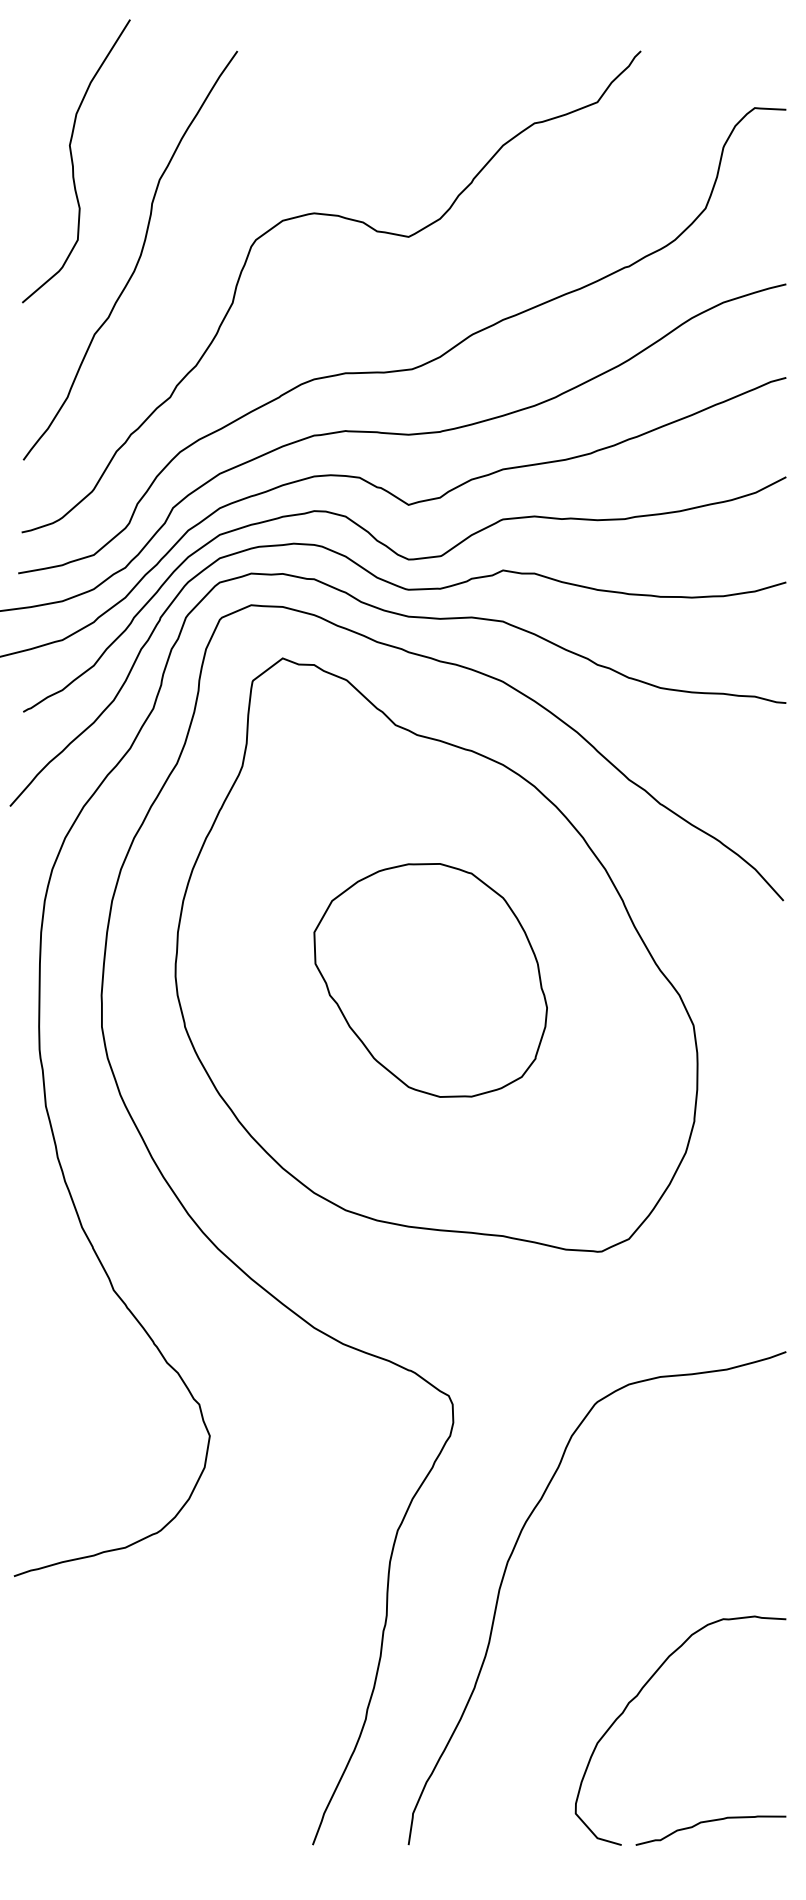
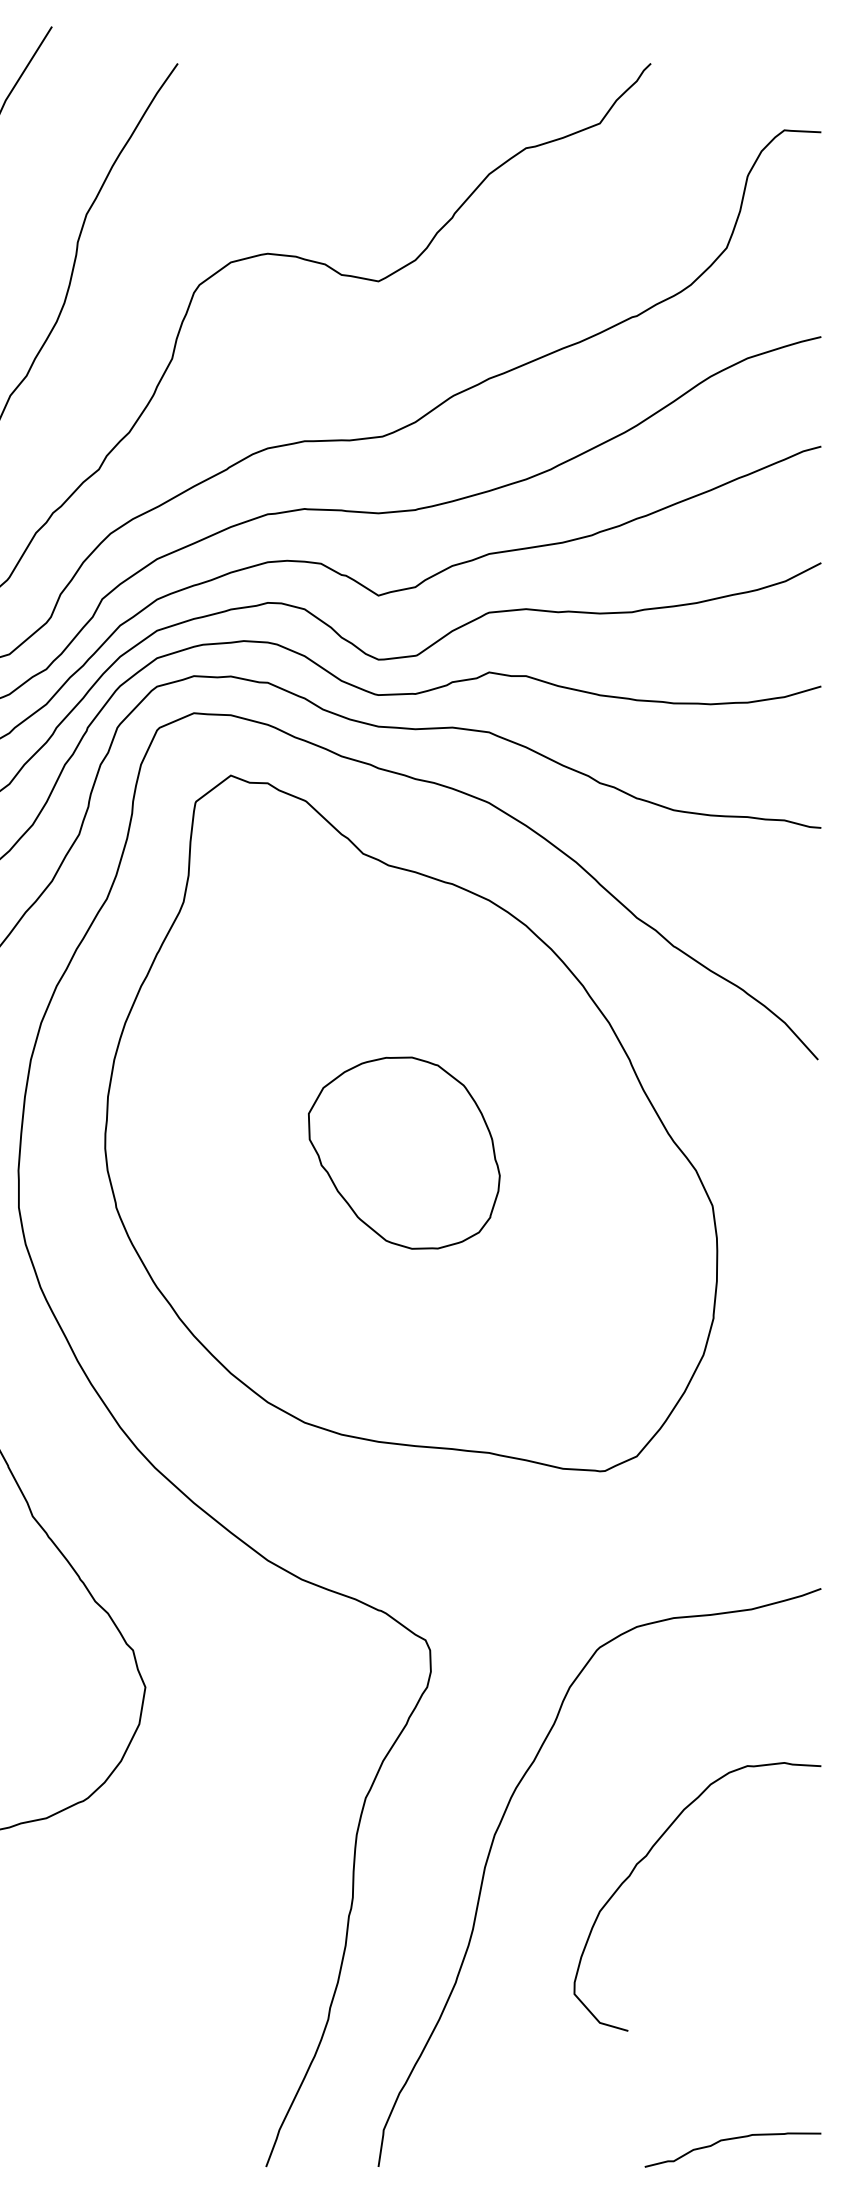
part: (430, 980) -> (404, 1153), size x0.7
curve: (639, 1694) -> (649, 1854), moved

